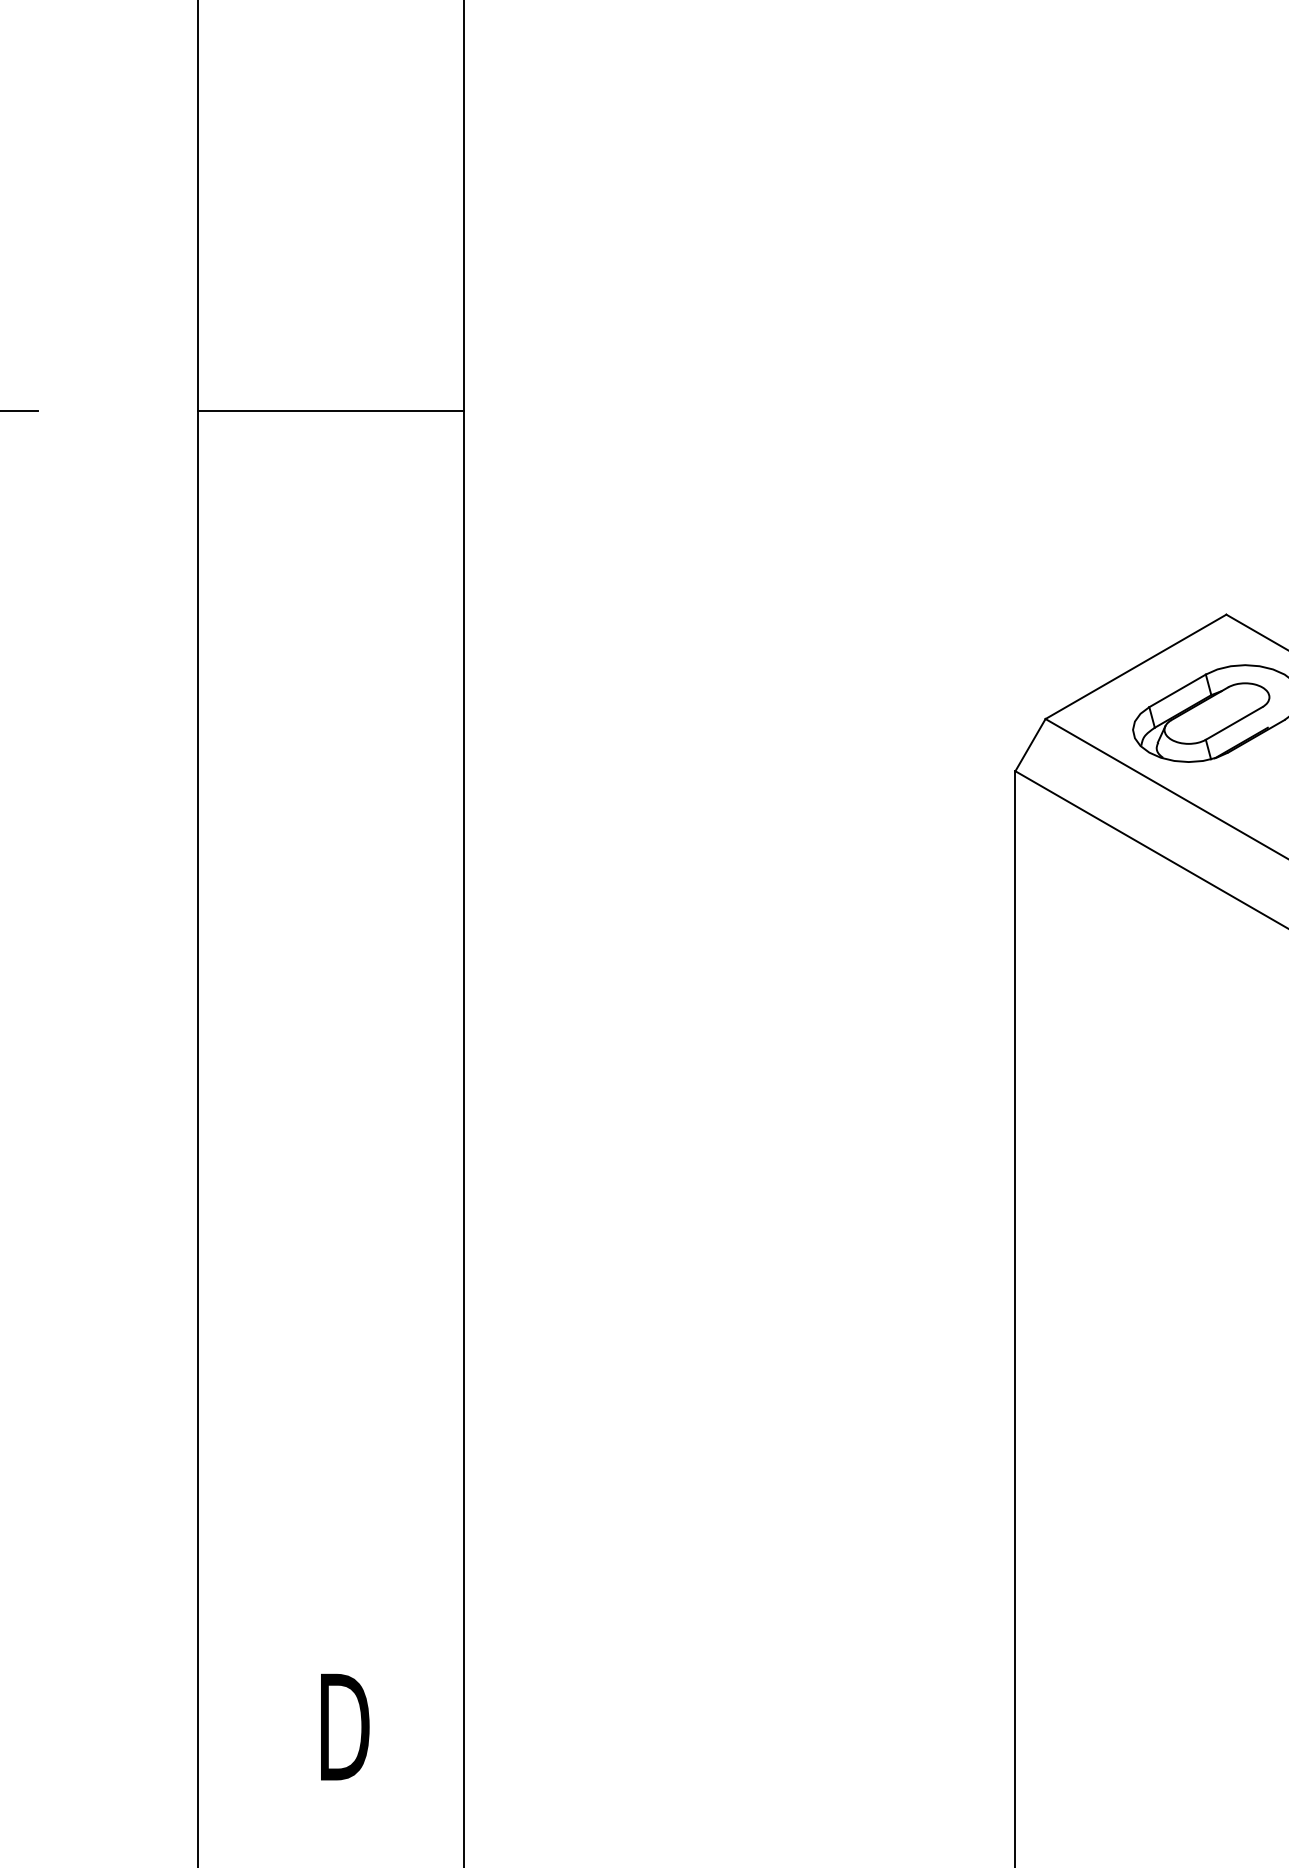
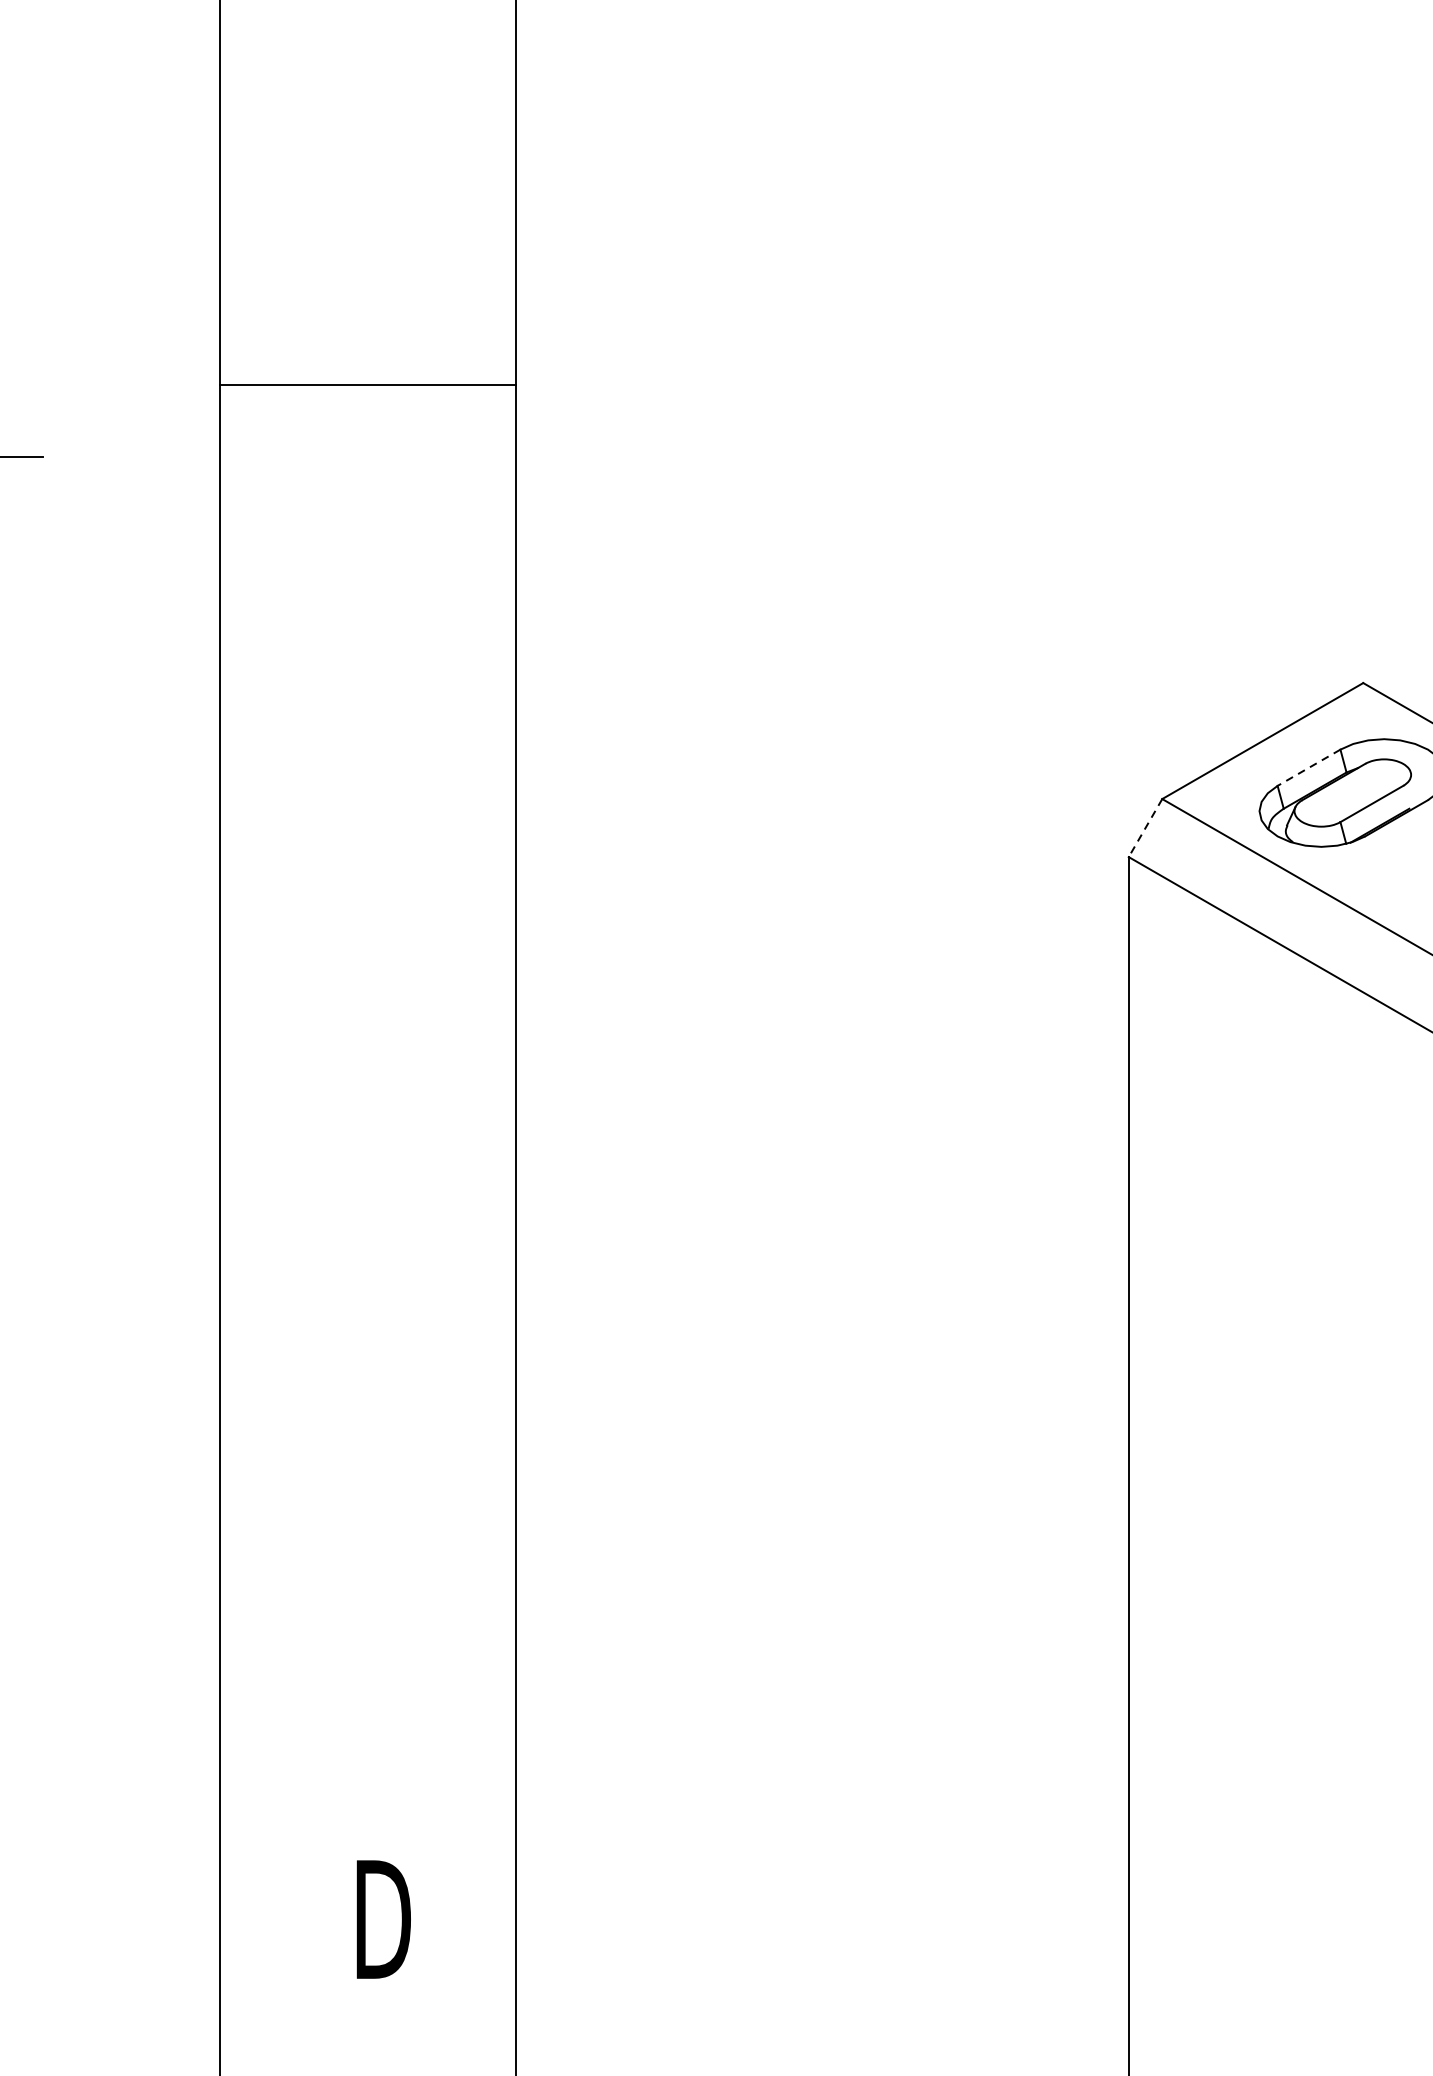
line: (331, 411) -> (368, 384), moved
line: (1177, 690) -> (1308, 767), solid -> dashed
line: (1030, 745) -> (1145, 828), solid -> dashed

